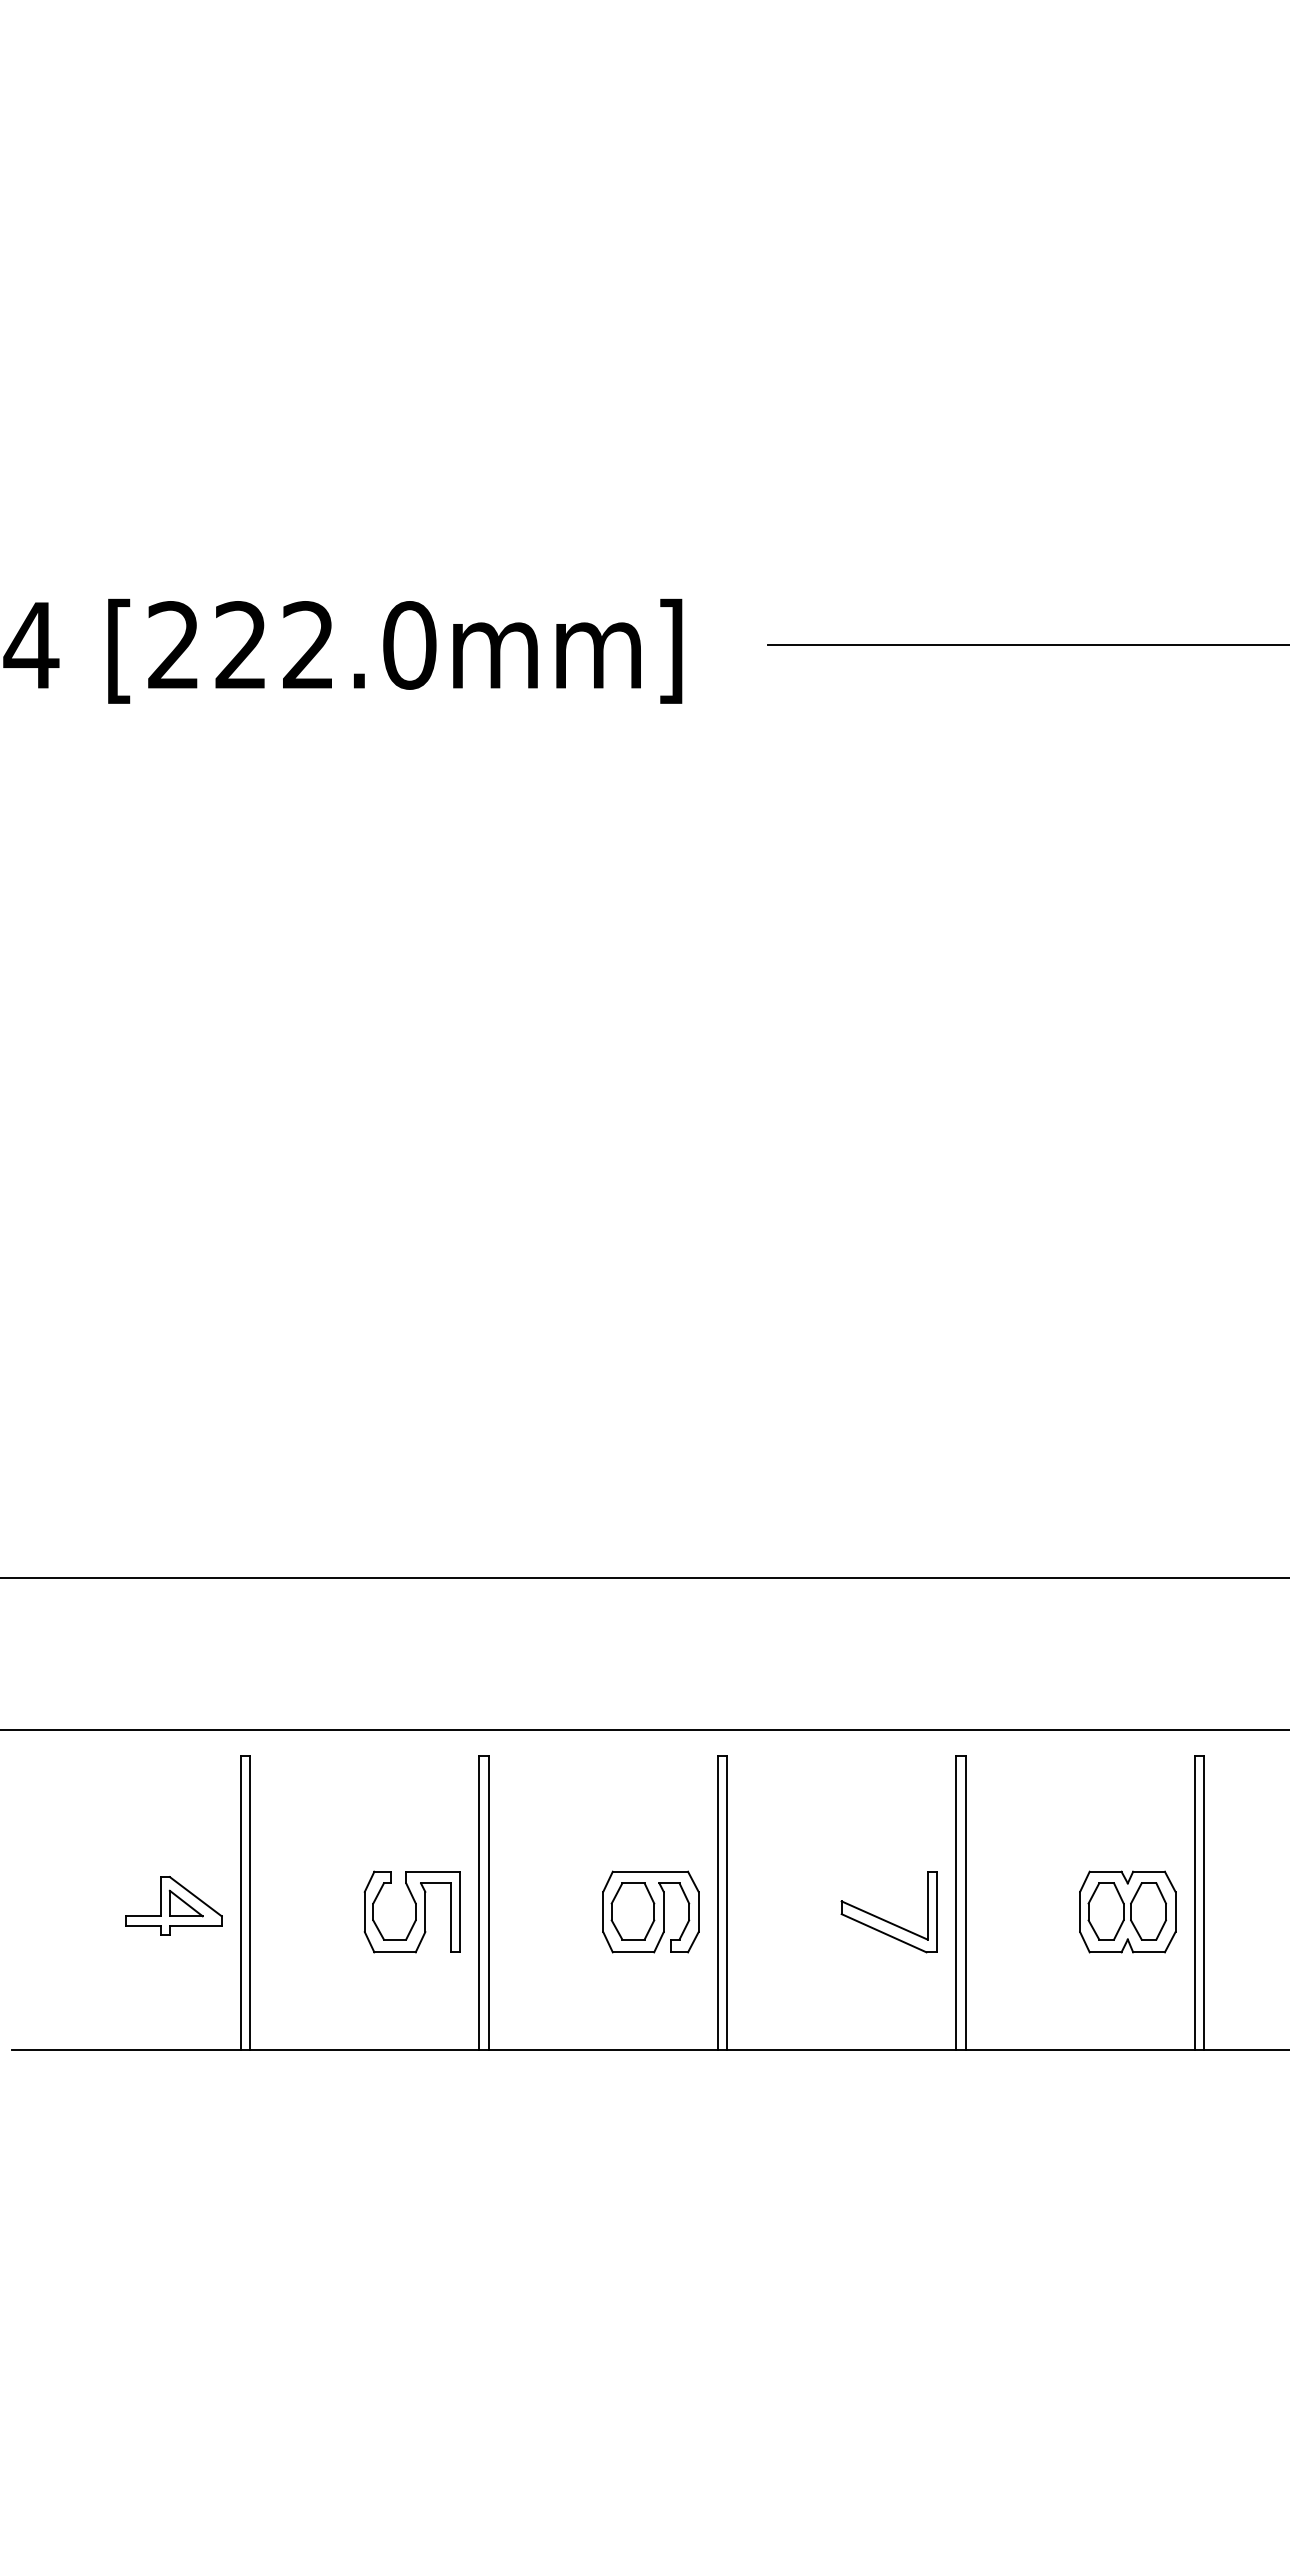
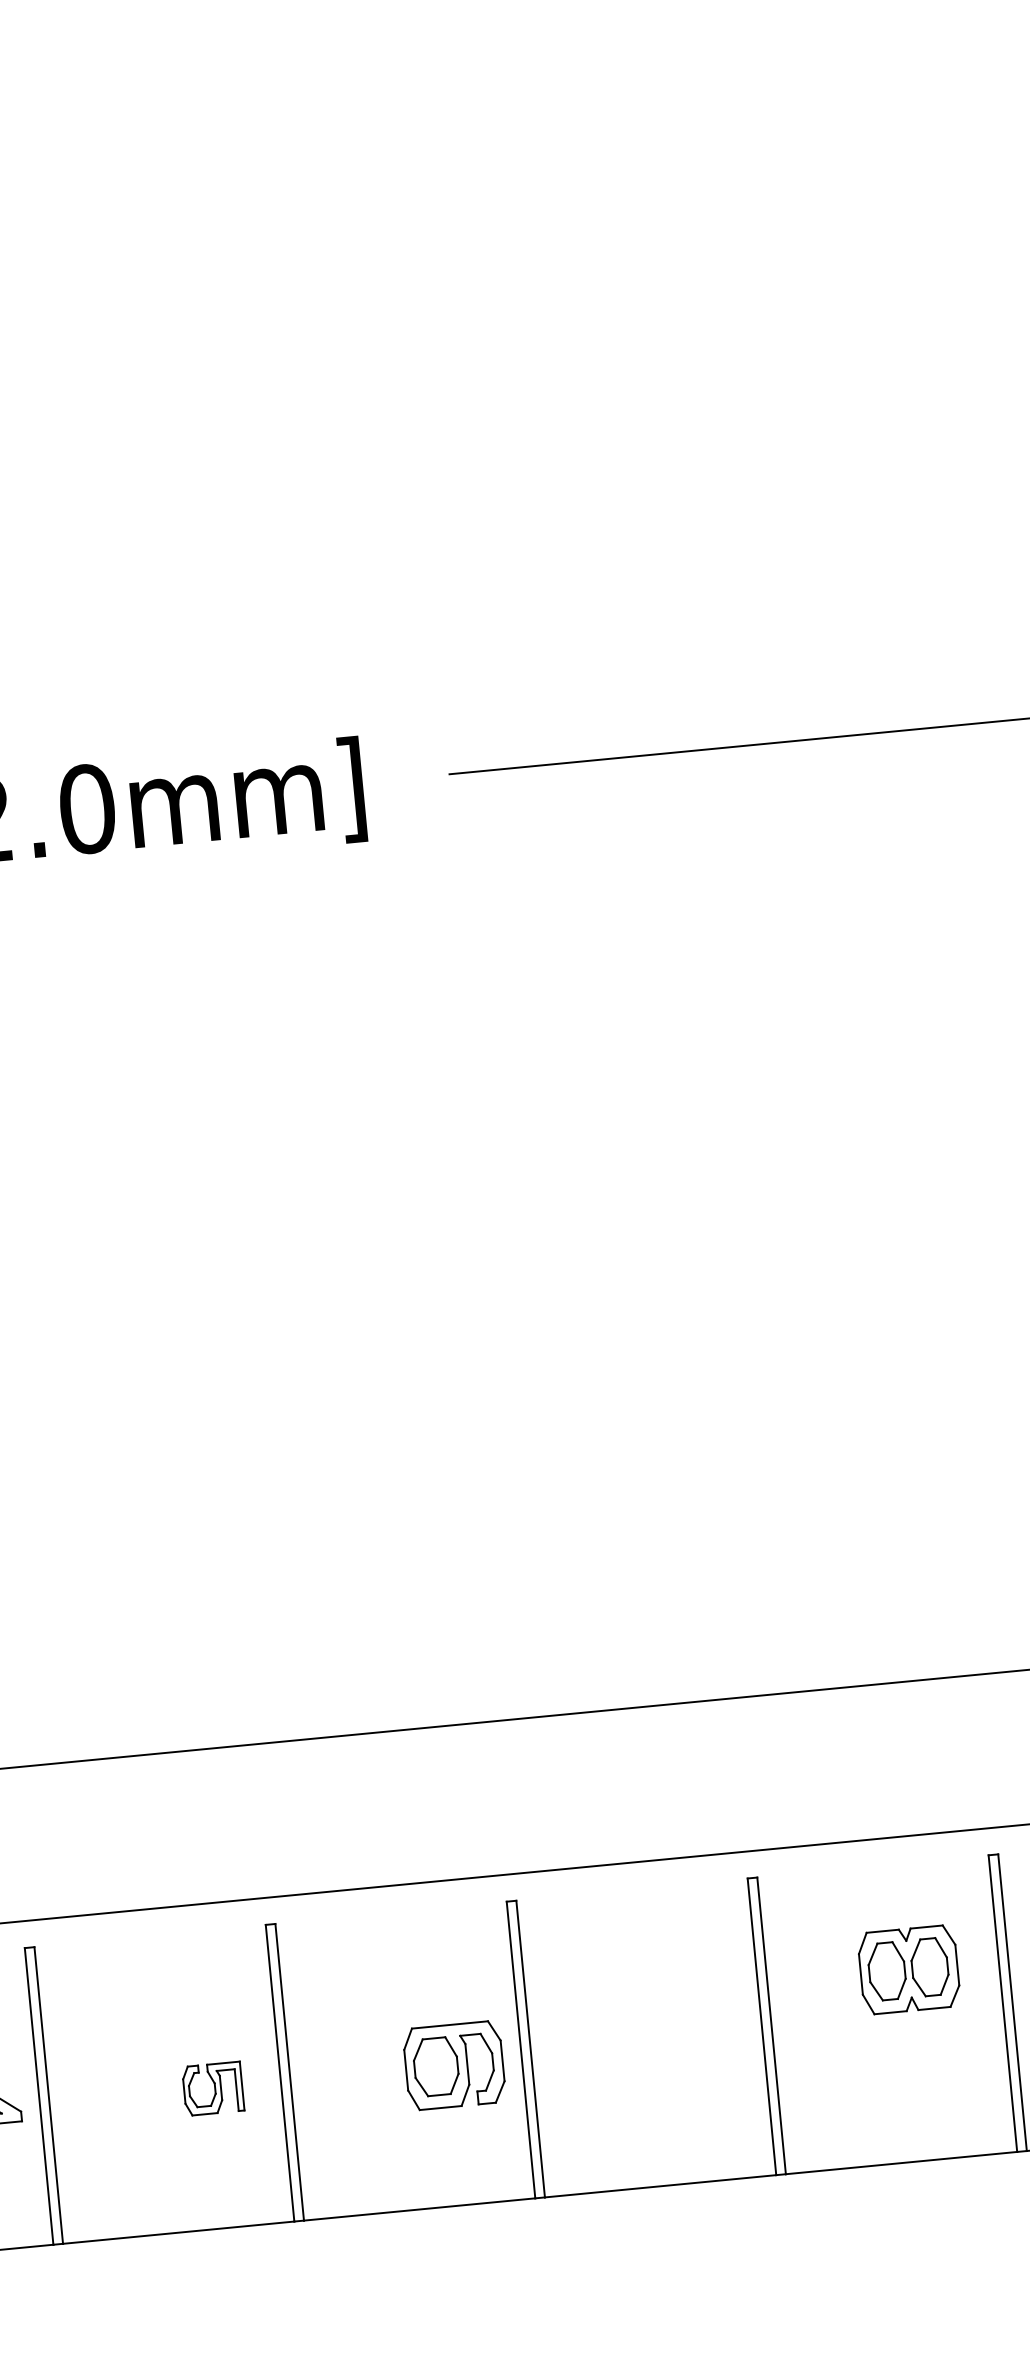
part: (411, 1911) -> (212, 2088), size x0.6
part: (1127, 1911) -> (908, 1969), moved
part: (885, 1919) -> (692, 2050), removed

